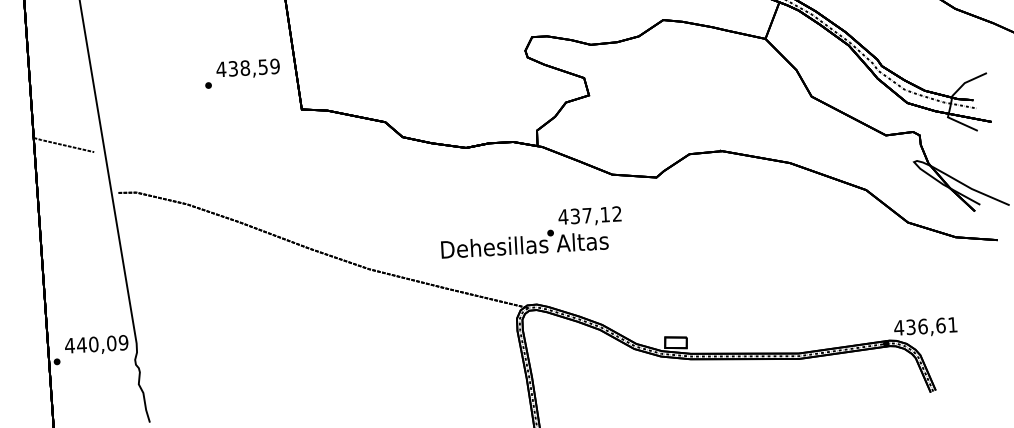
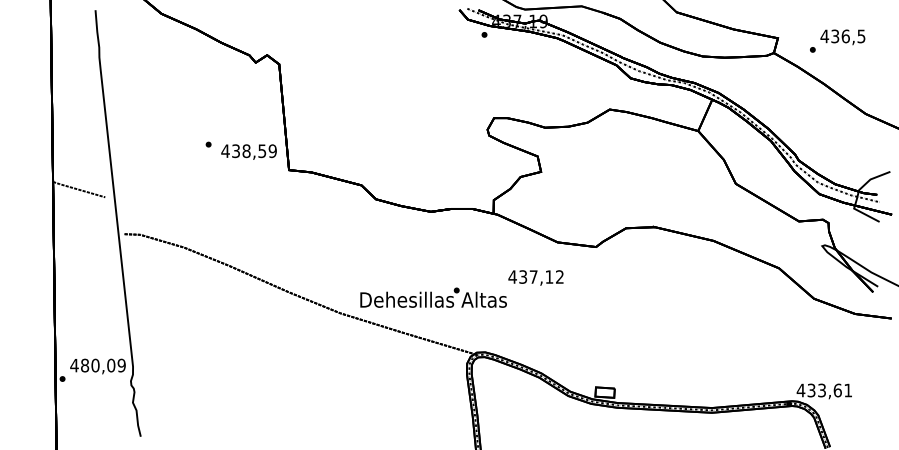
text: (247, 68) -> (248, 151), moved
text: (524, 242) -> (433, 297), moved
text: (923, 326) -> (822, 390), 436,61 -> 433,61
text: (81, 345) -> (84, 365), 440,09 -> 480,09

